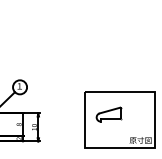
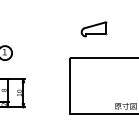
part: (108, 114) -> (93, 29), moved

